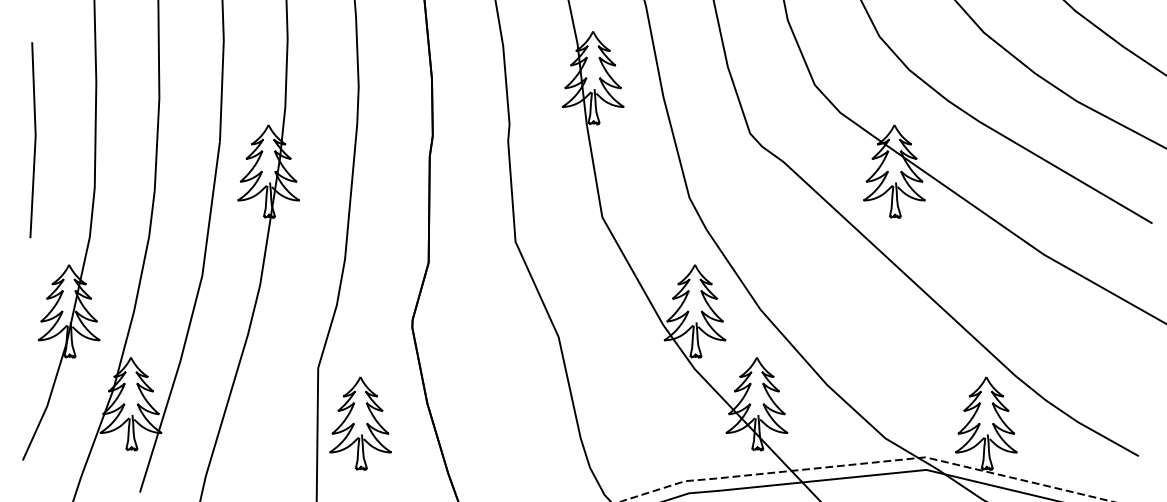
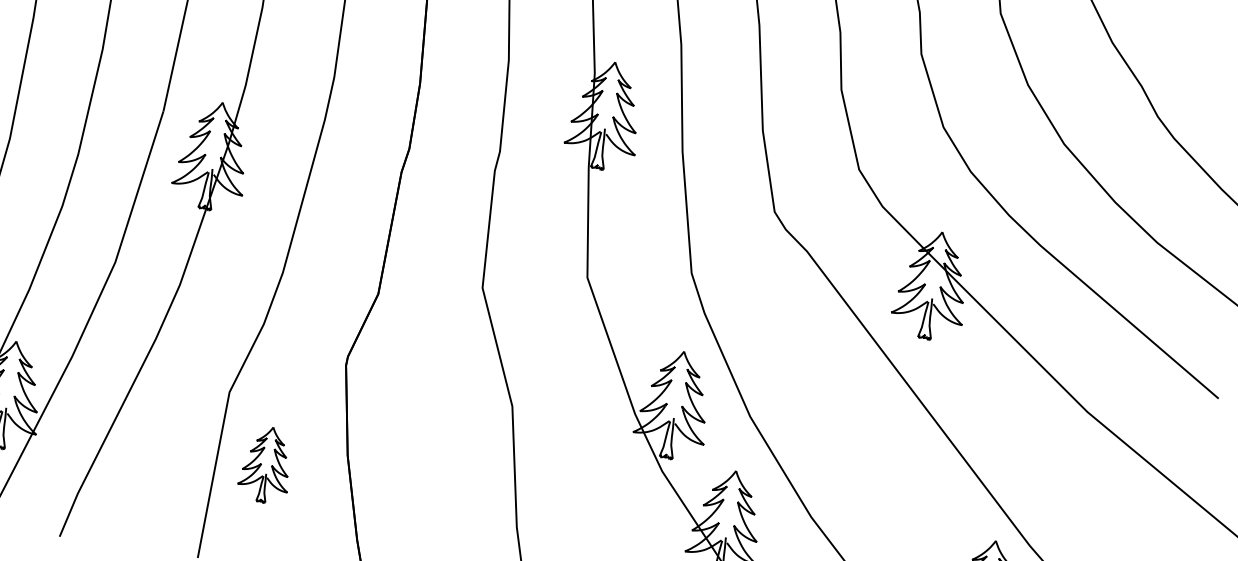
part: (360, 423) -> (266, 464), size x0.7

